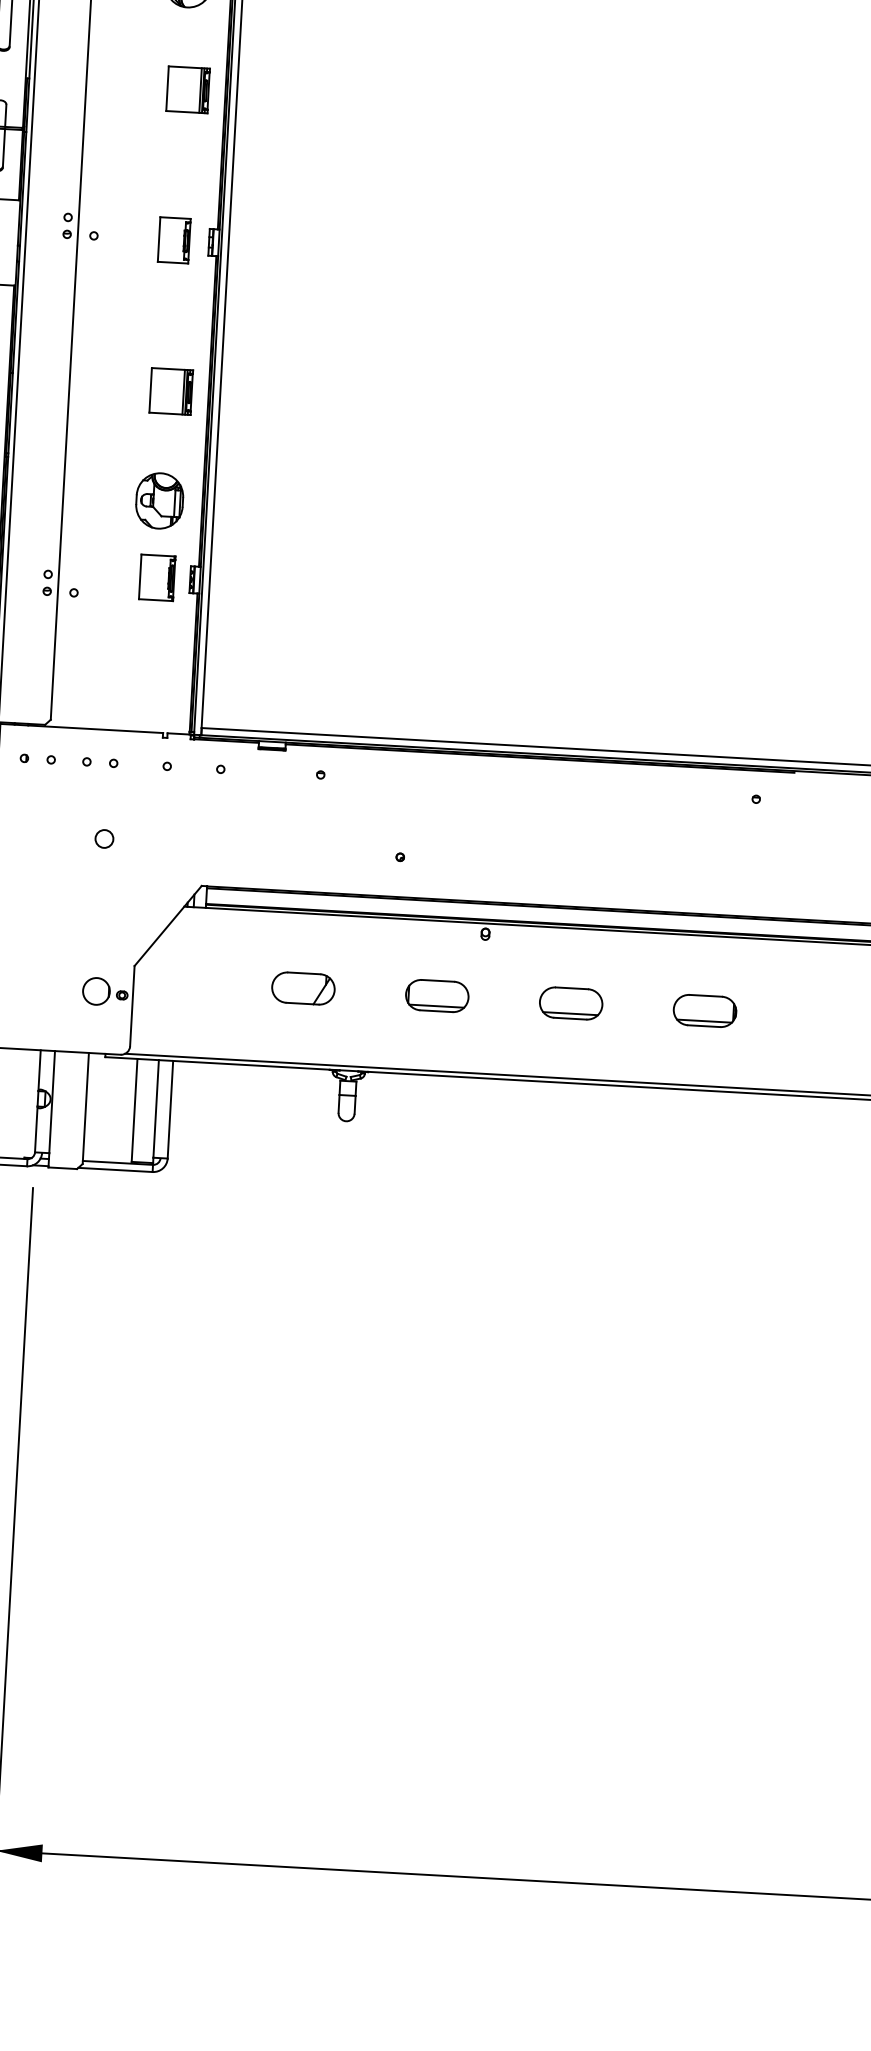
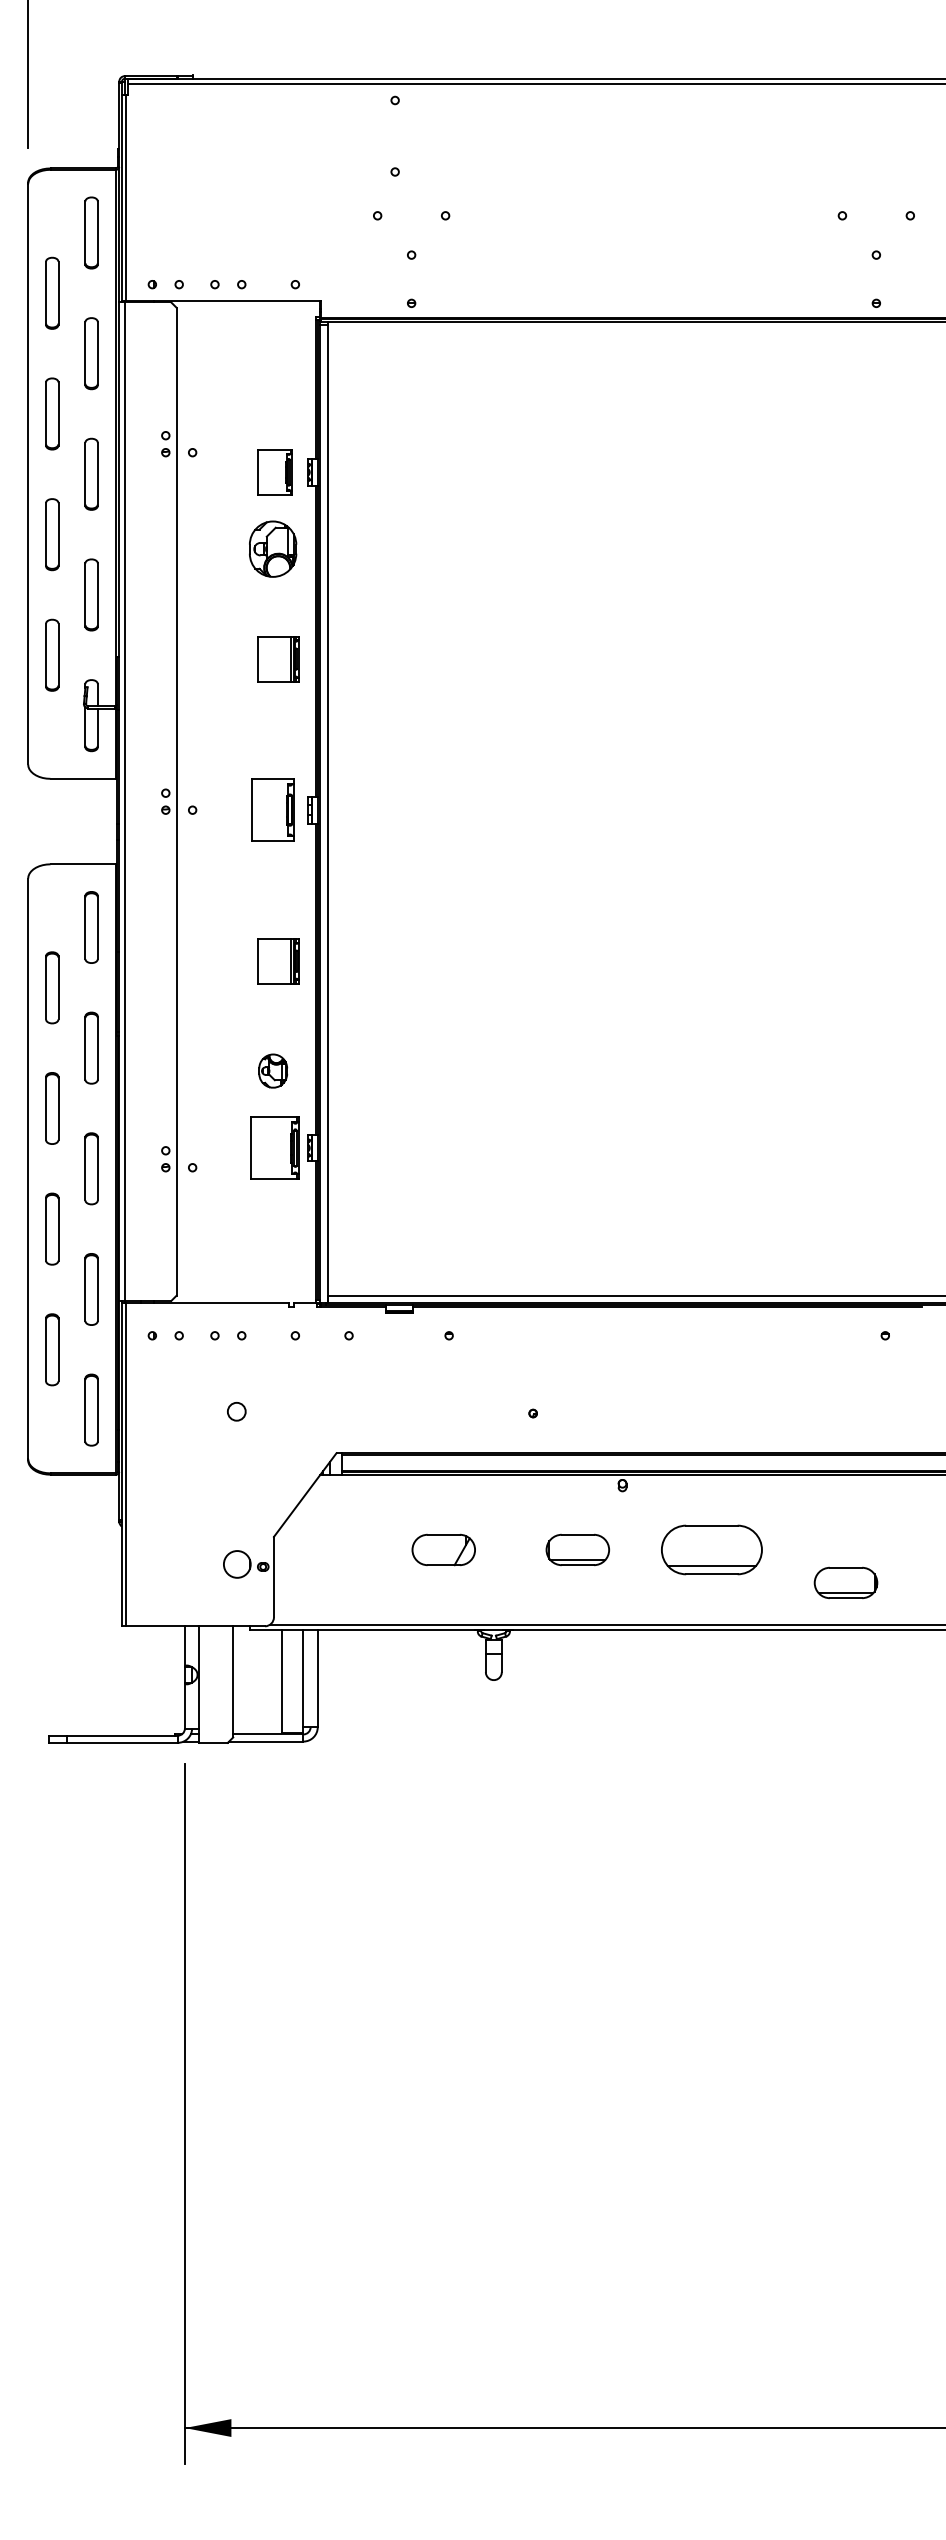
part: (173, 240) -> (272, 810), size x1.4
part: (160, 500) -> (273, 1070), size x0.6
part: (156, 577) -> (274, 1147), size x1.4
part: (570, 1003) -> (711, 1549), size x1.6
part: (704, 1010) -> (845, 1582), moved

